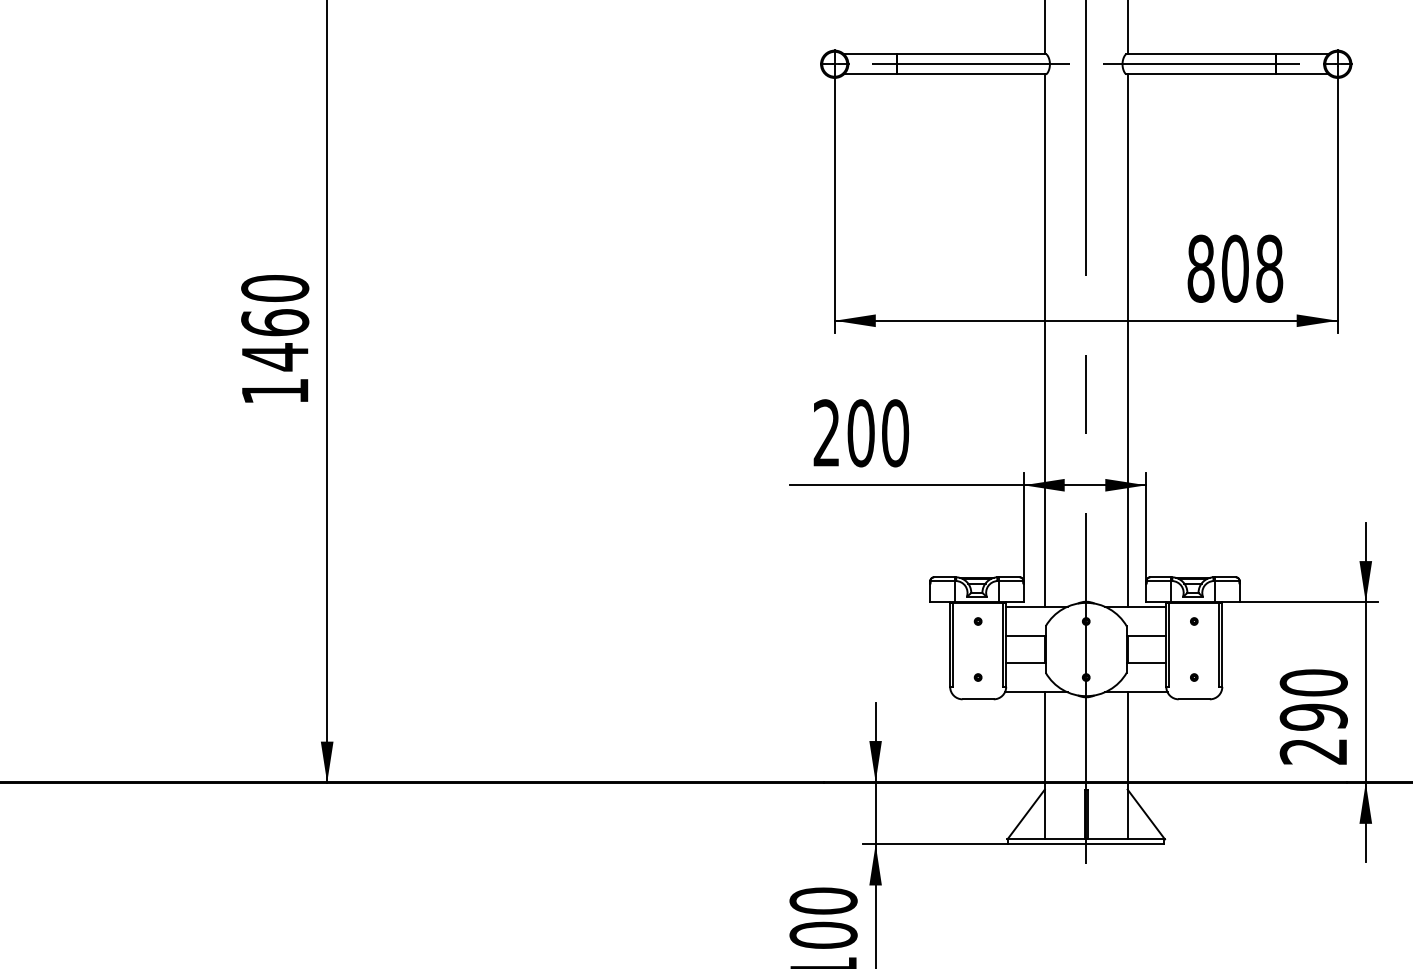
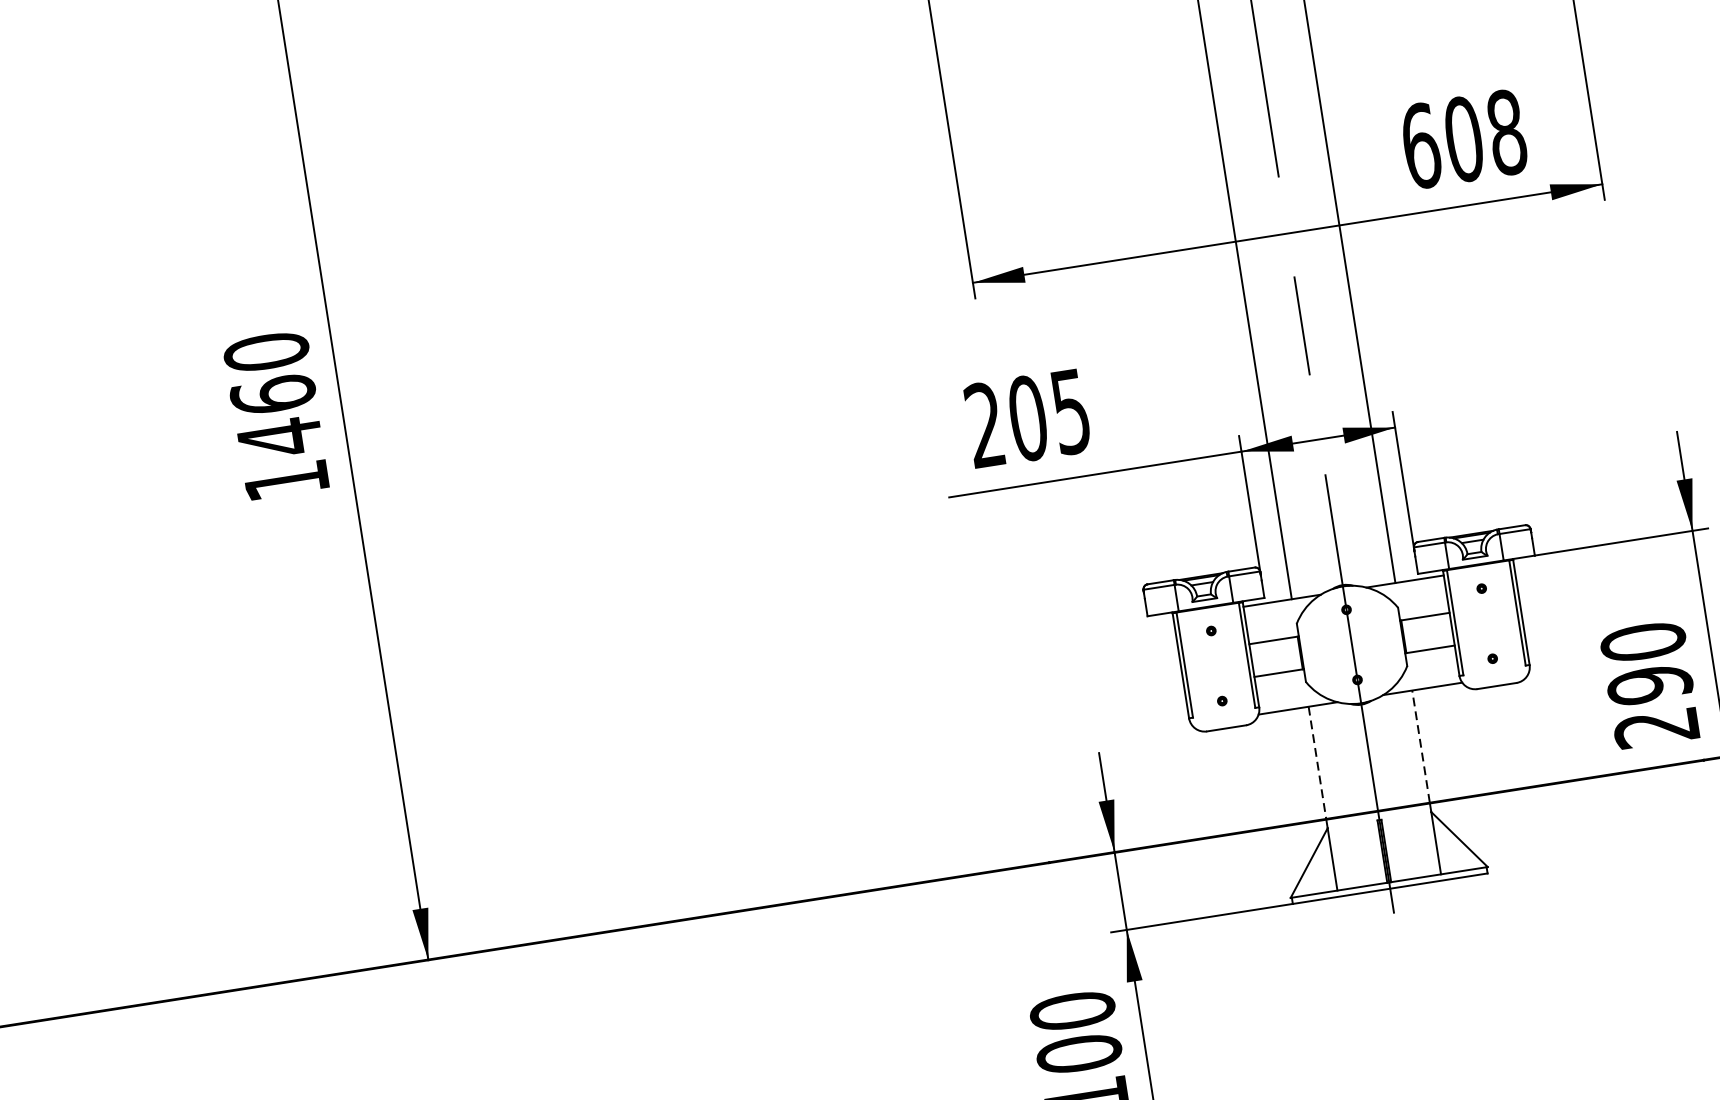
text: (1200, 268) -> (1420, 145), 808 -> 608
text: (895, 433) -> (1071, 411), 200 -> 205
line: (1044, 737) -> (1317, 763), solid -> dashed
line: (1127, 737) -> (1420, 746), solid -> dashed

